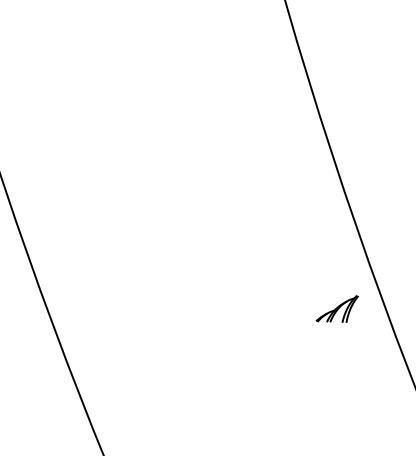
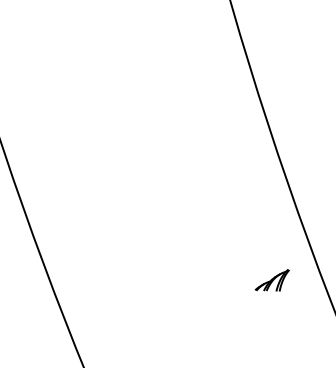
part: (336, 309) -> (271, 280), moved

